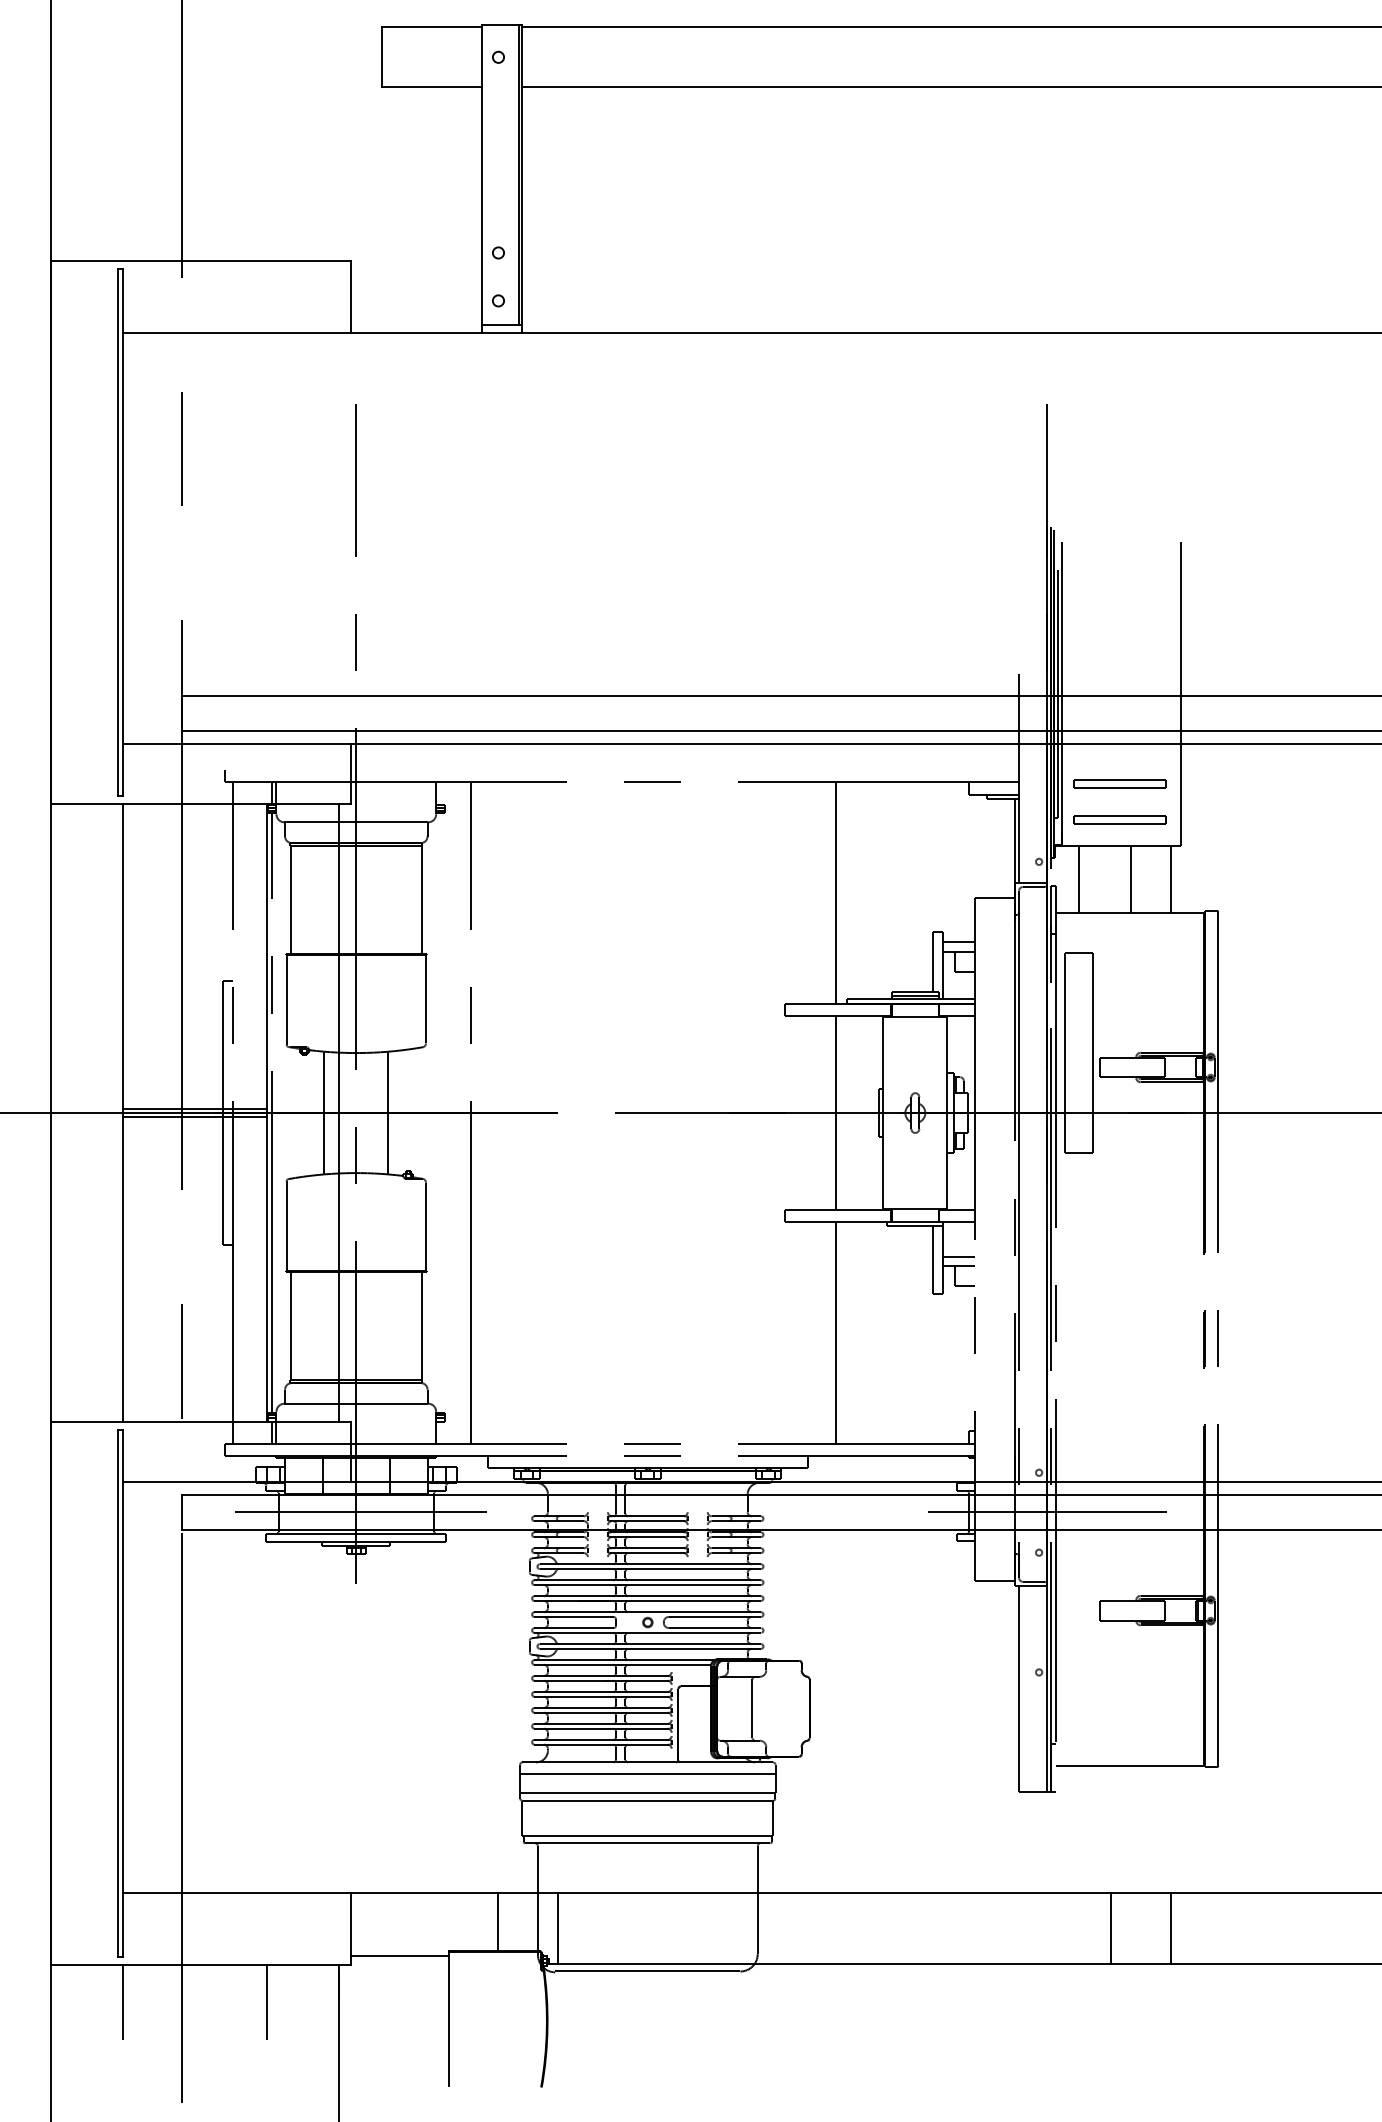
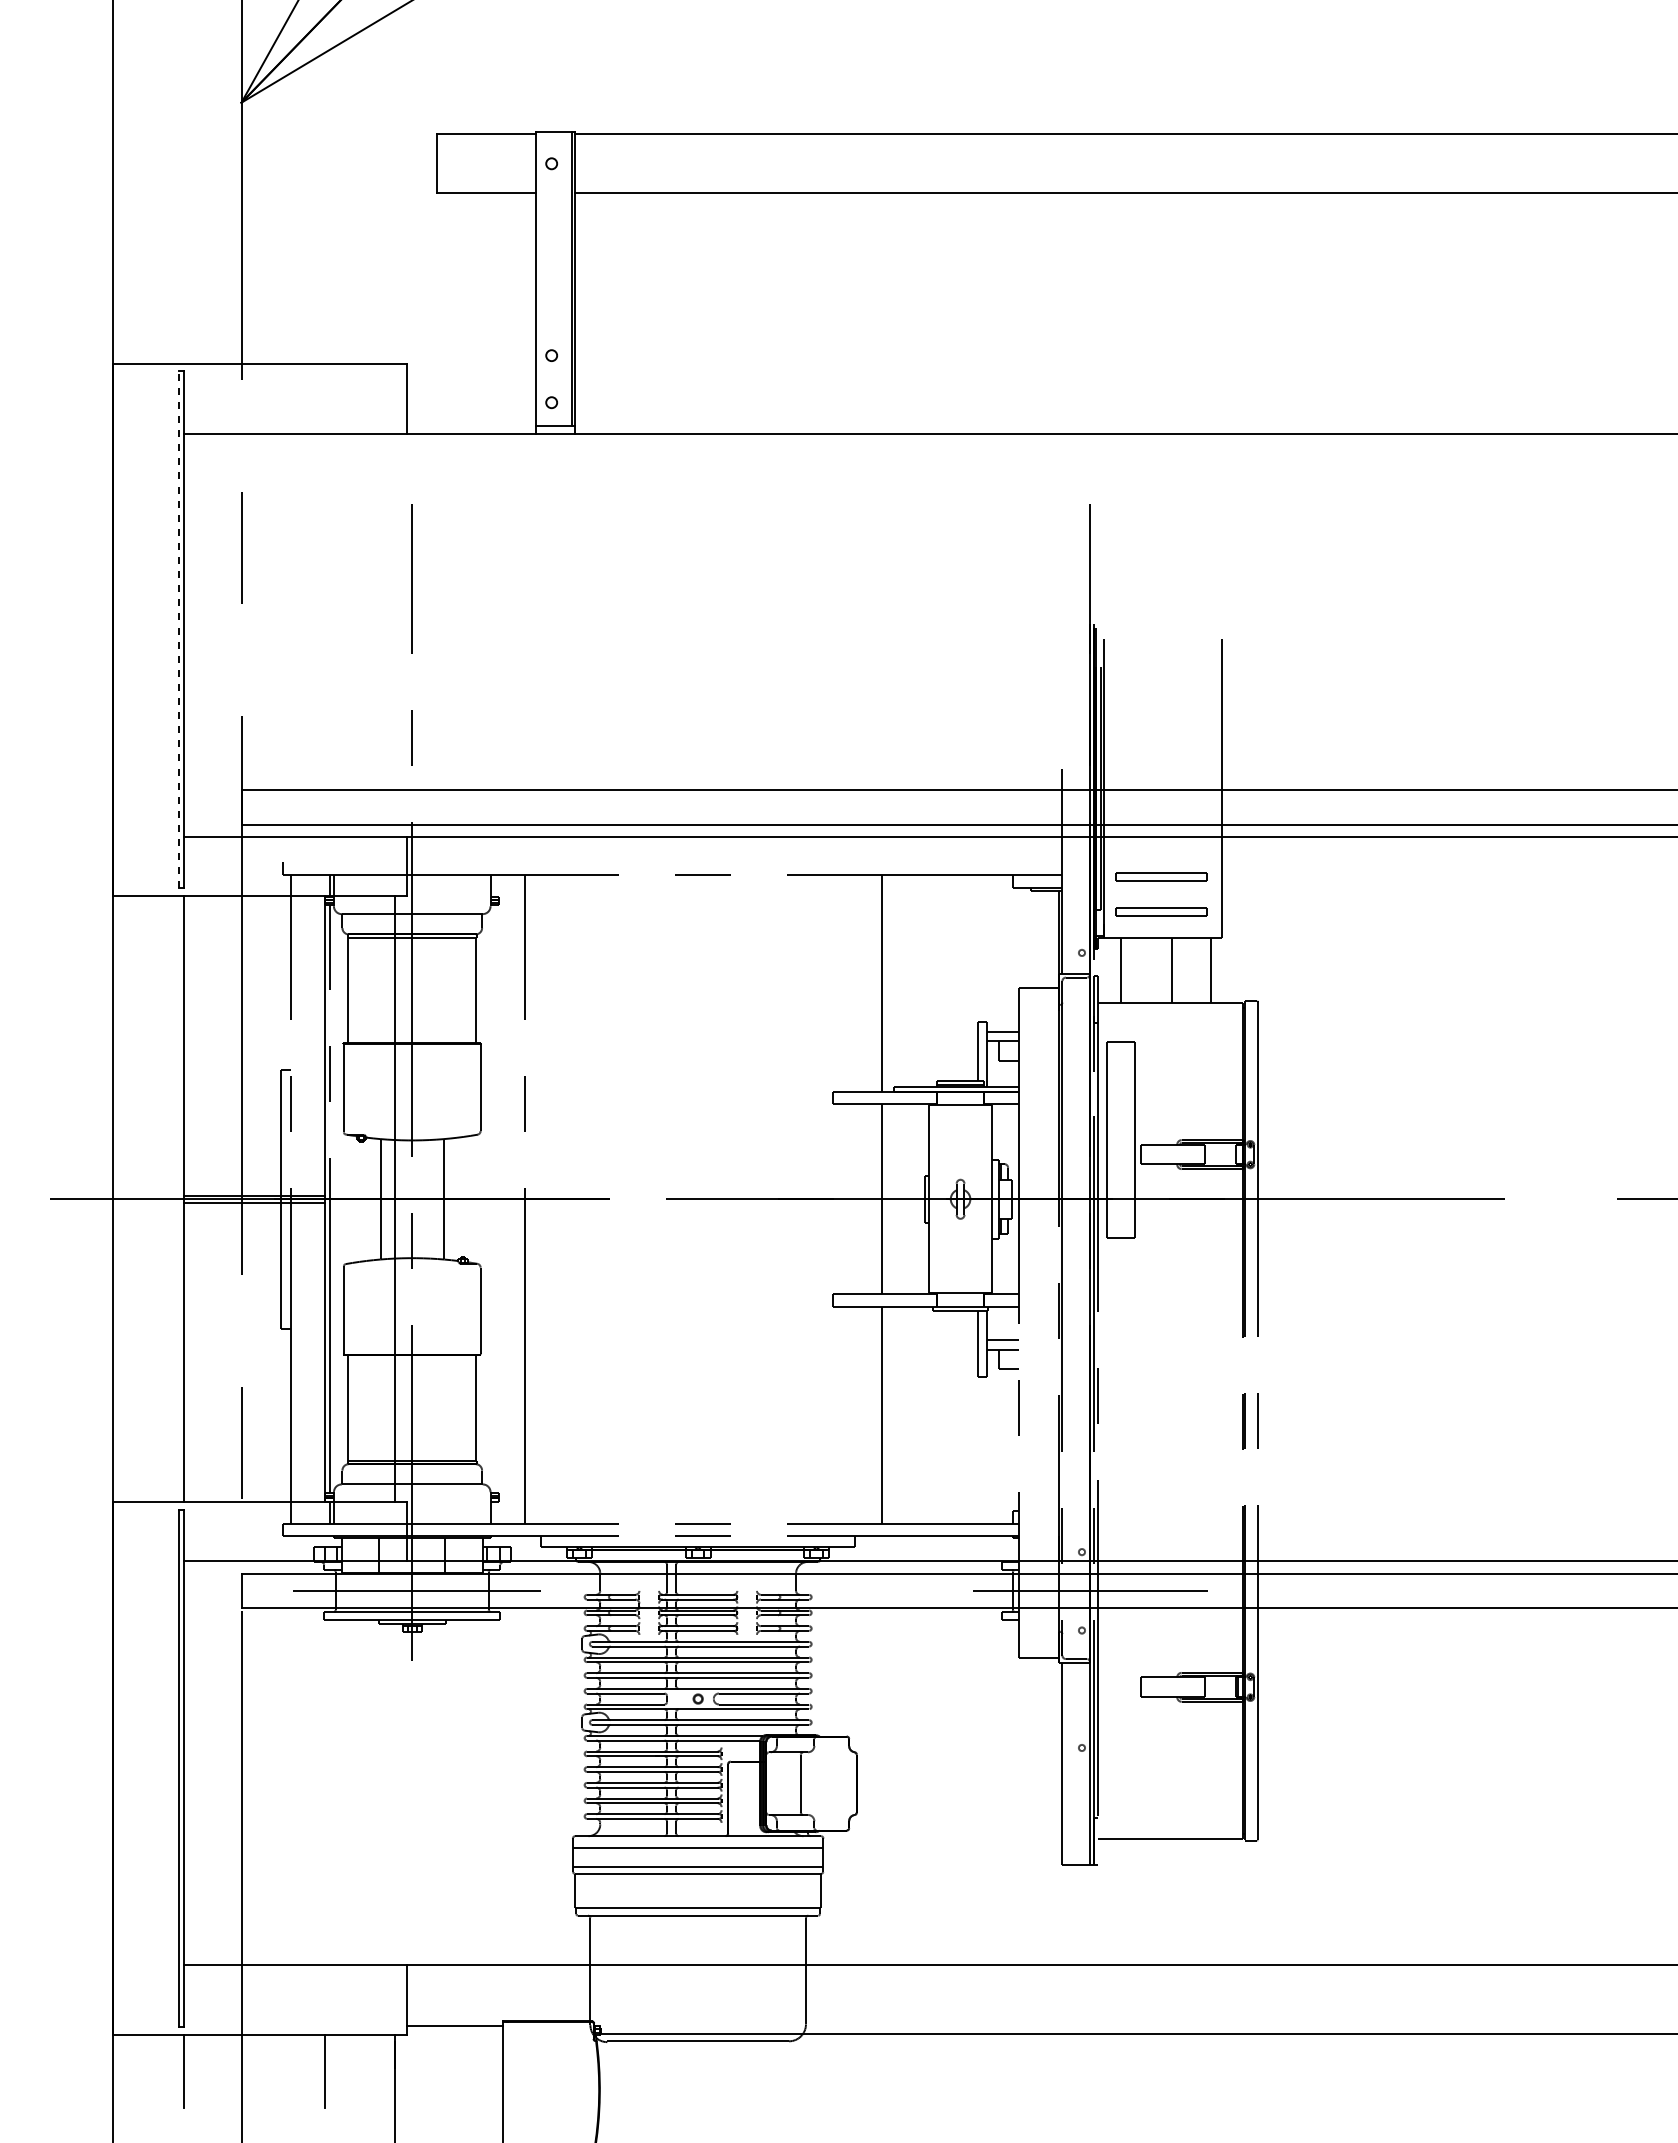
line: (118, 532) -> (178, 629), solid -> dashed
line: (498, 1921) -> (551, 1992), removed
line: (558, 1928) -> (610, 1999), removed
line: (1111, 1928) -> (1152, 1999), removed
line: (1171, 1928) -> (1211, 1999), removed

